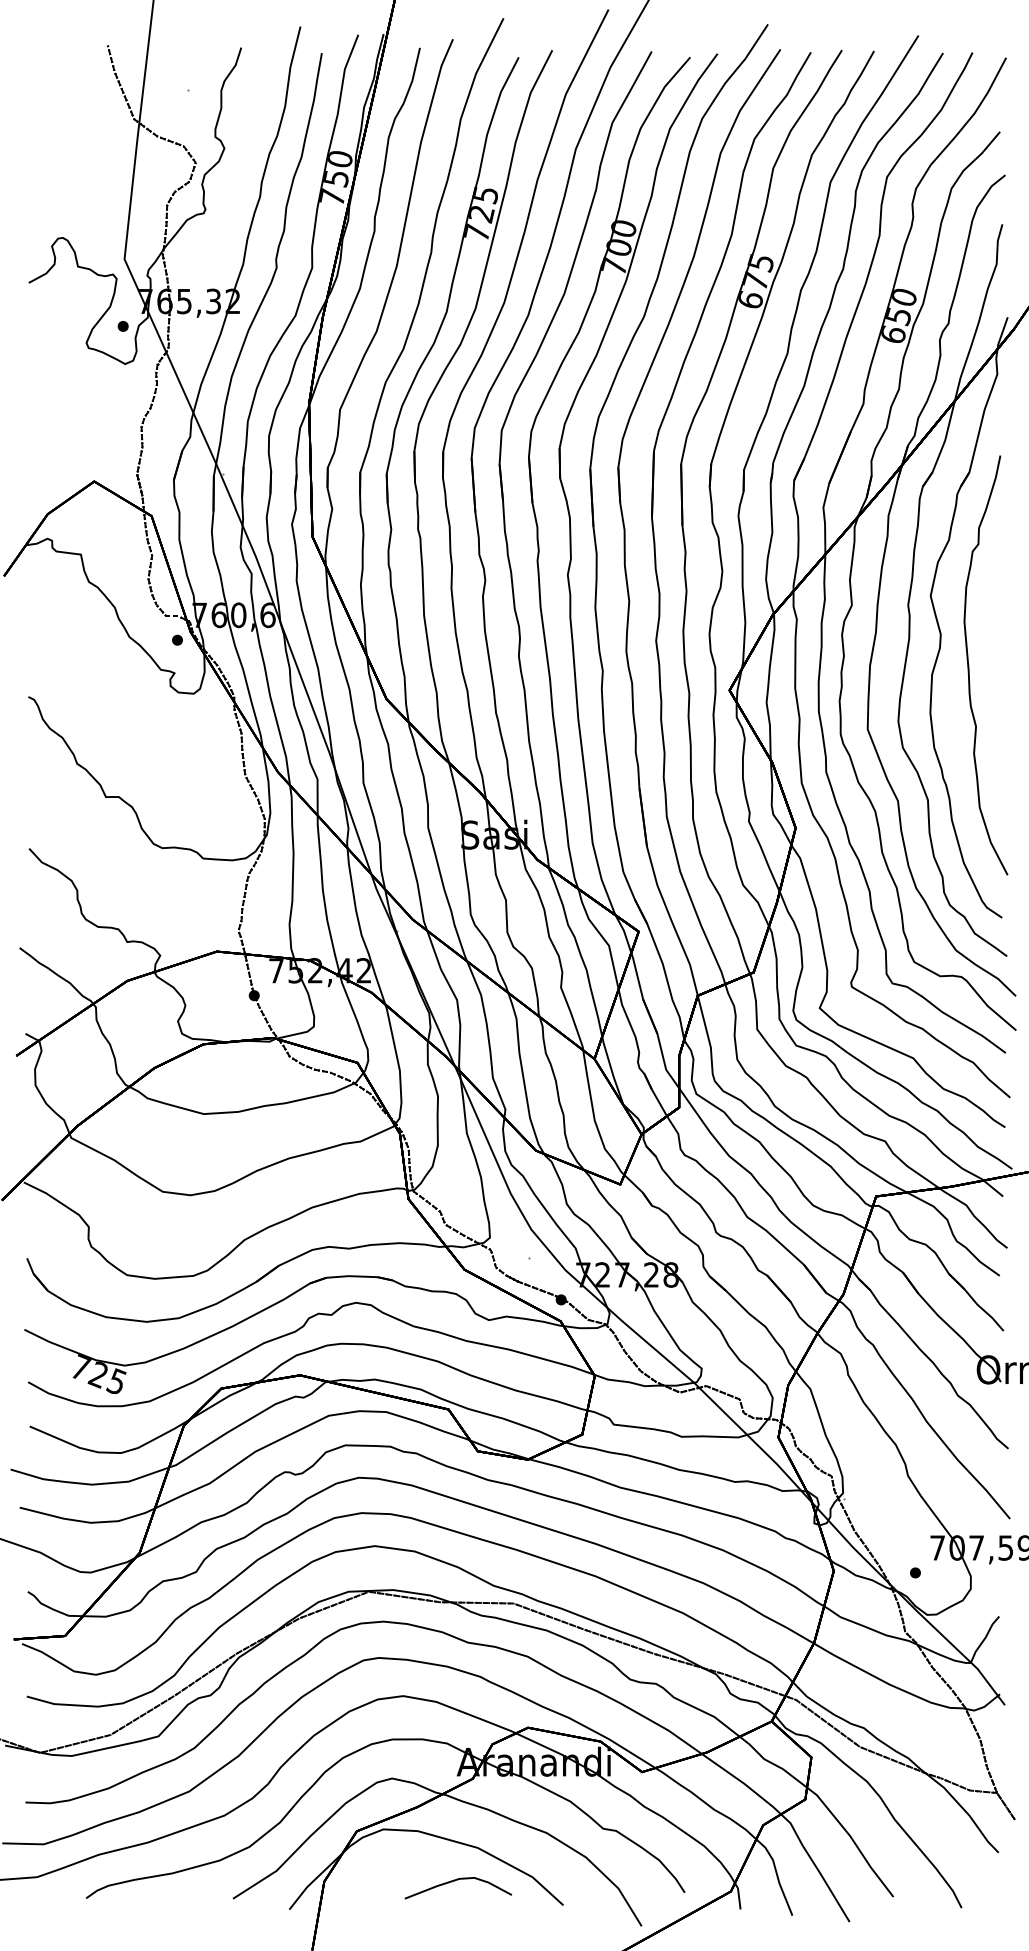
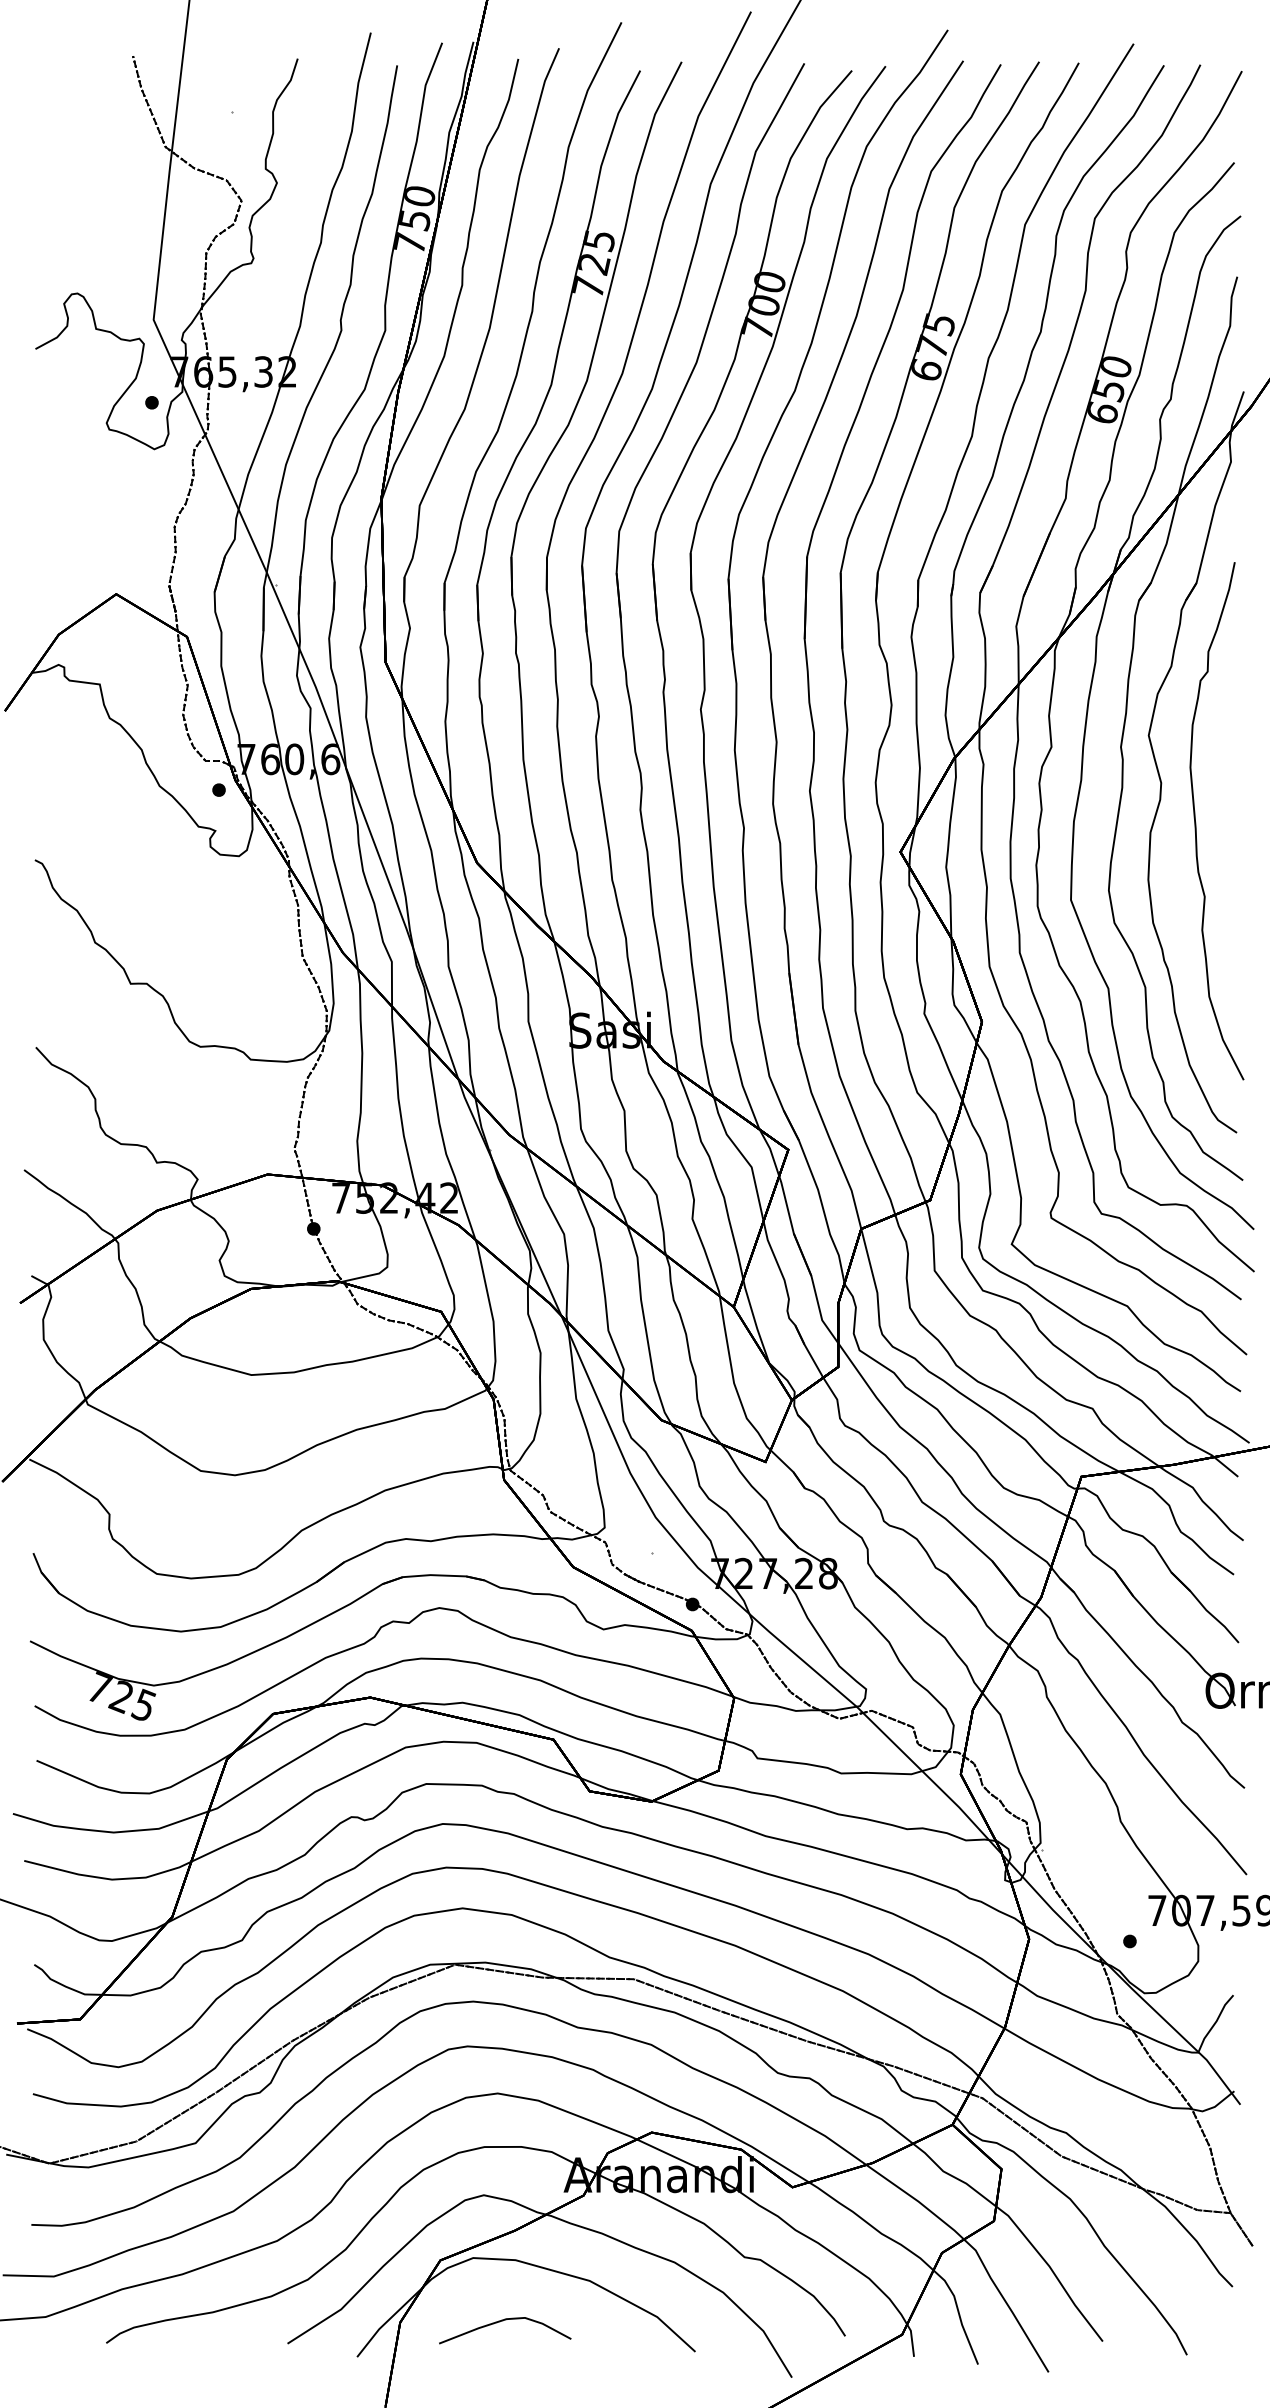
curve: (455, 1881) -> (501, 2322), moved

